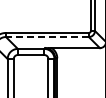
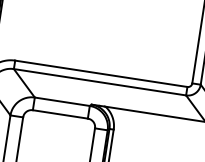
line: (46, 37) -> (97, 82), dashed -> solid

